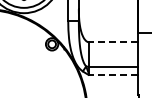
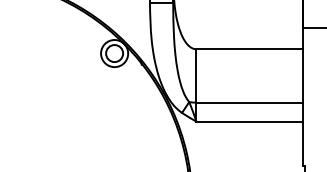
line: (113, 42) -> (249, 49), dashed -> solid
line: (113, 75) -> (249, 121), dashed -> solid

